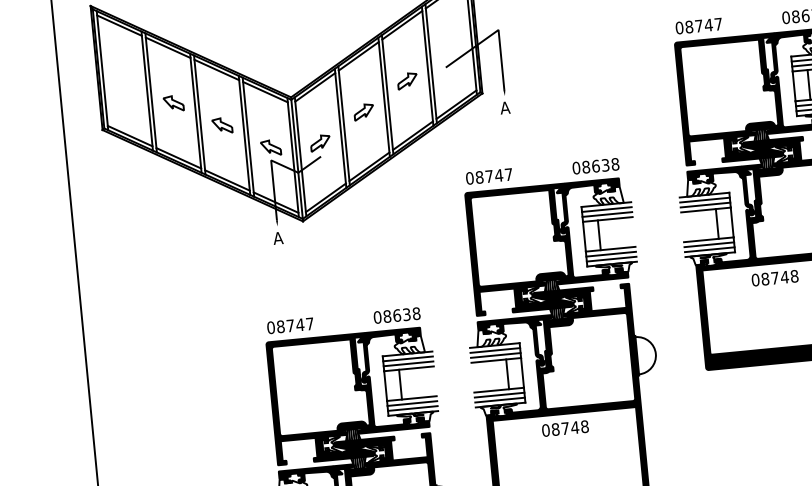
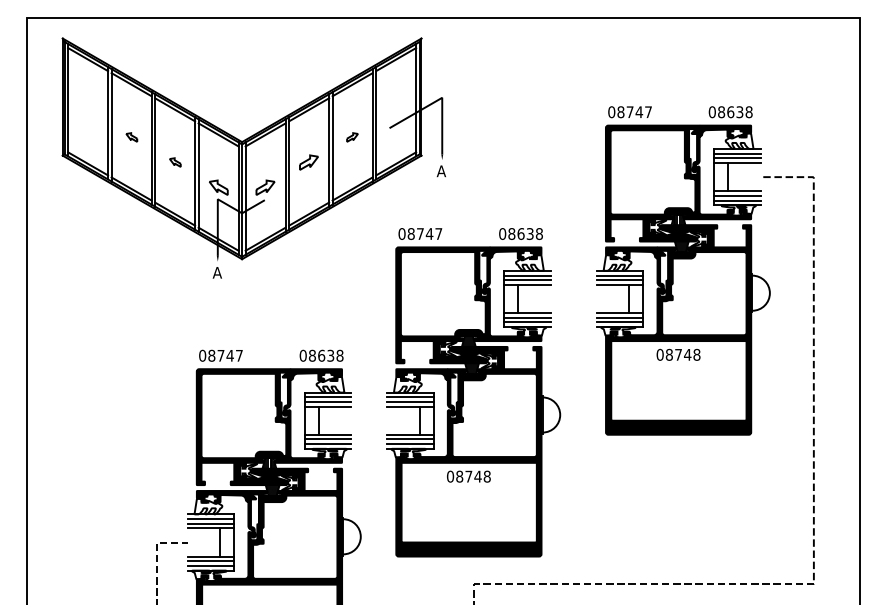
part: (407, 81) -> (352, 137), size x0.6
part: (173, 103) -> (131, 137), size x0.6
part: (222, 125) -> (175, 162), size x0.6

